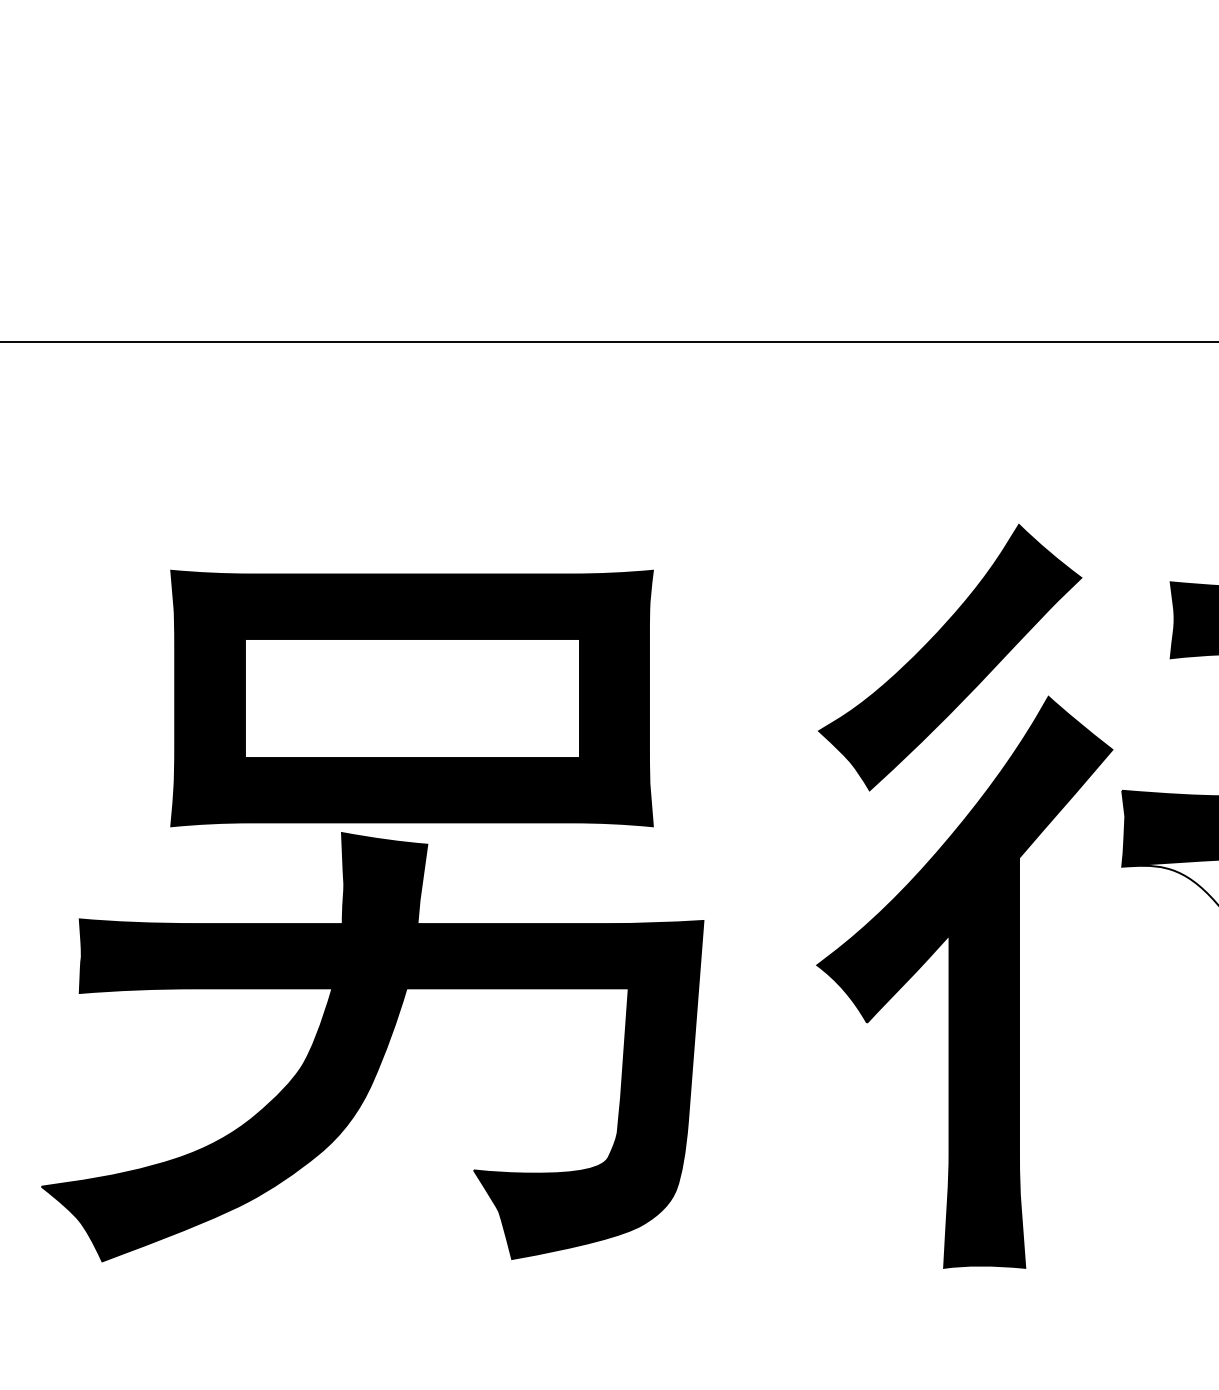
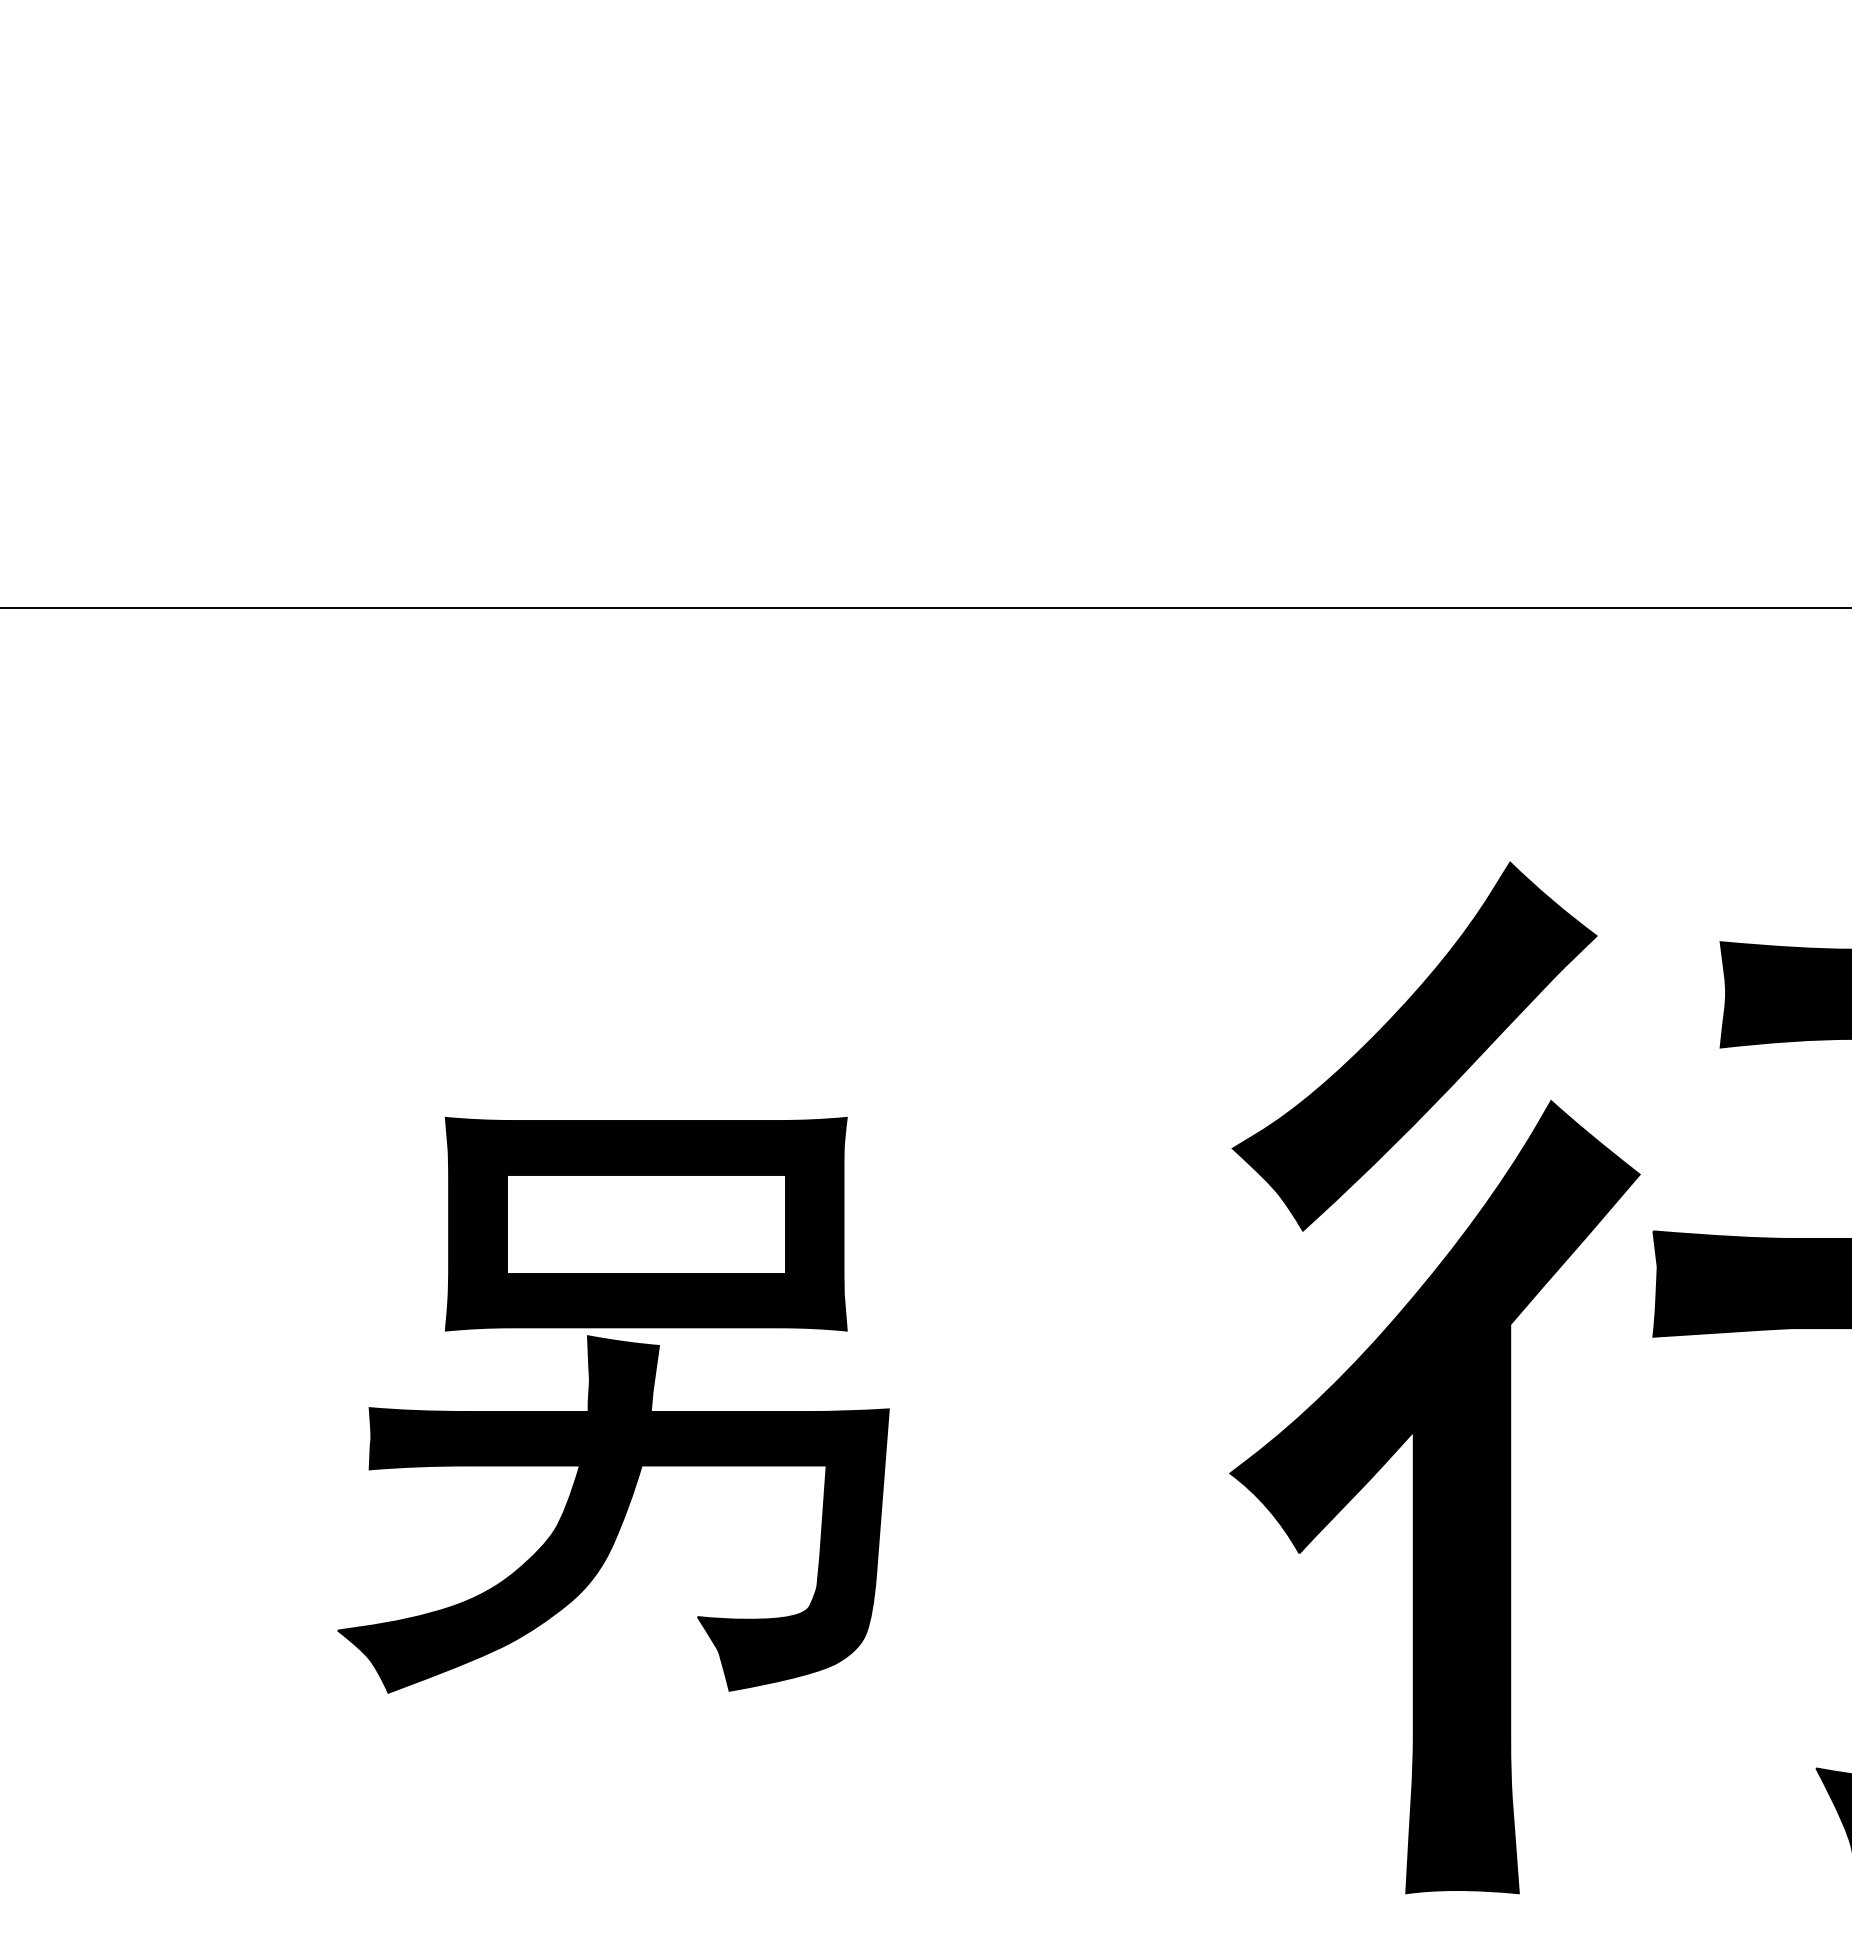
part: (372, 916) -> (613, 1405), size x0.6

